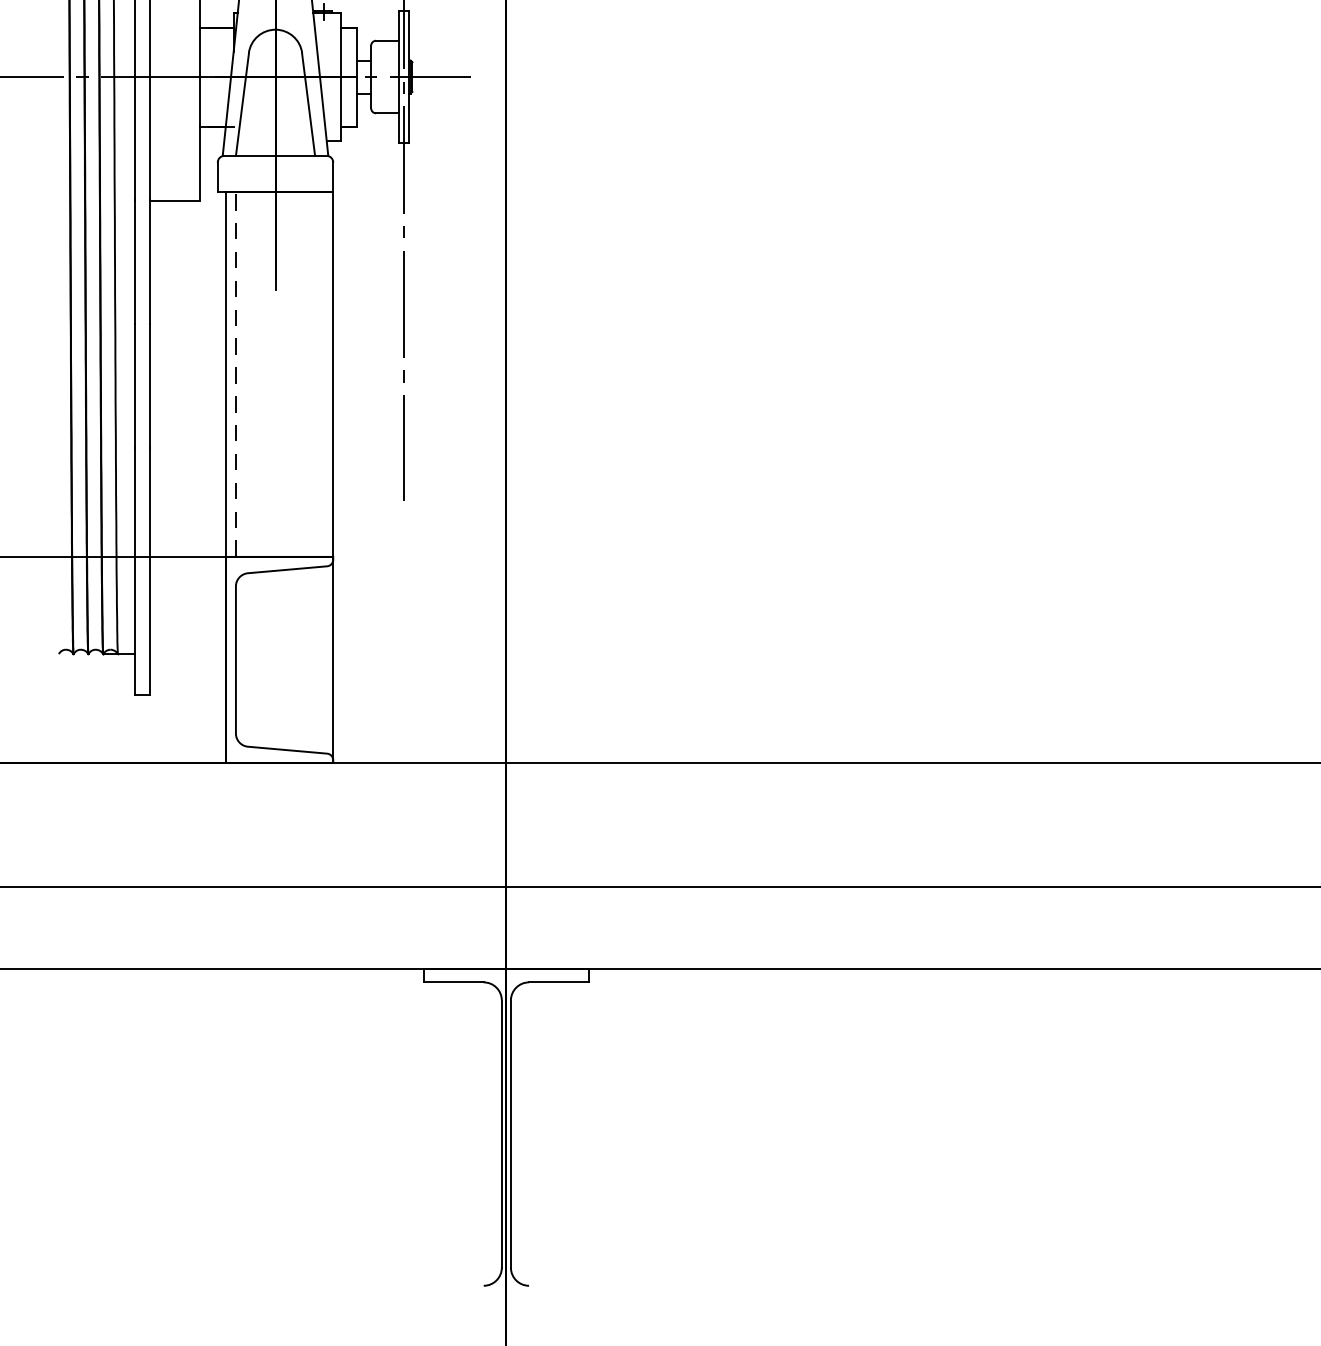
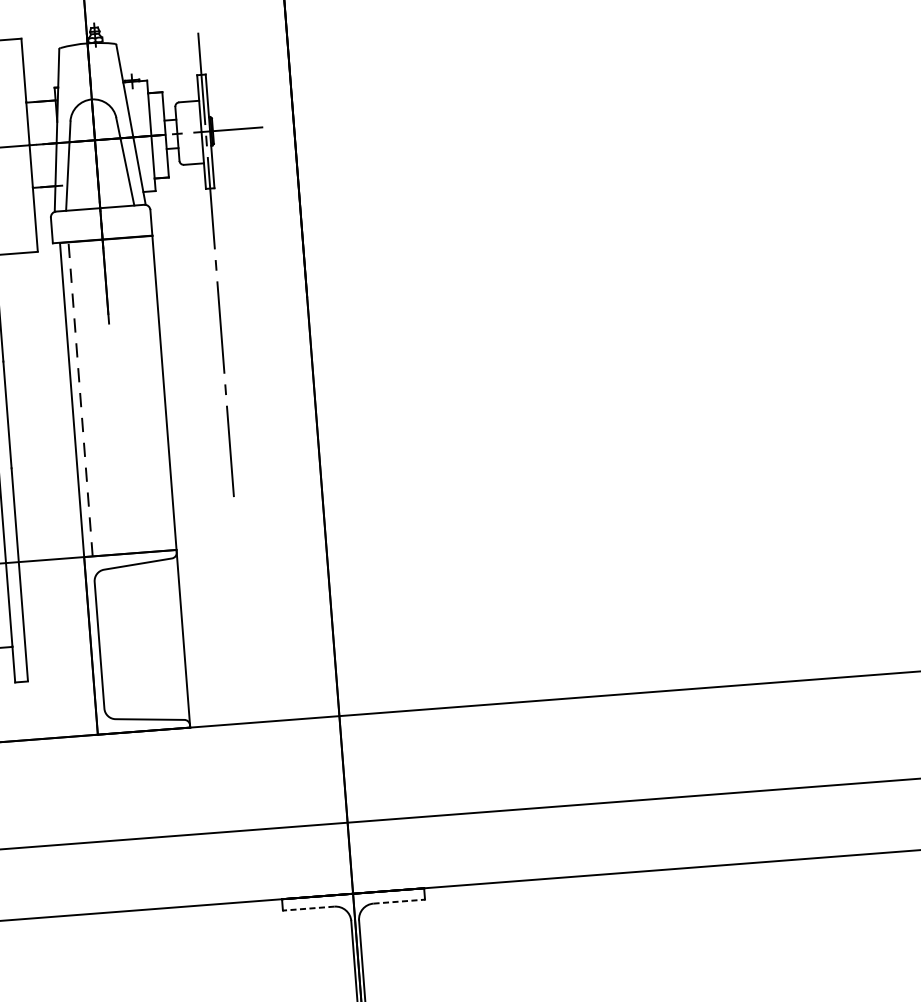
line: (453, 982) -> (308, 908), solid -> dashed
line: (558, 982) -> (398, 901), solid -> dashed

